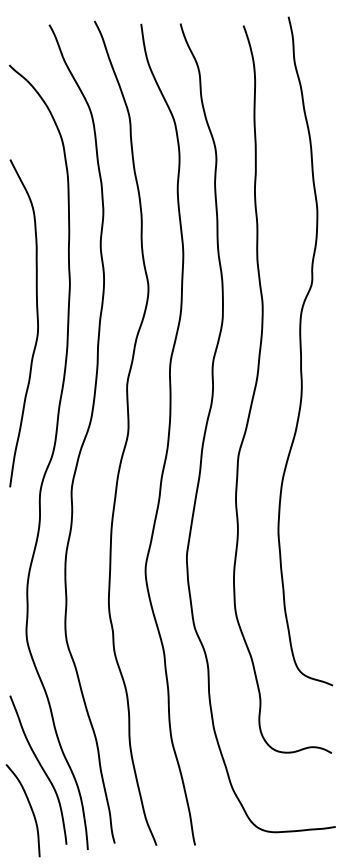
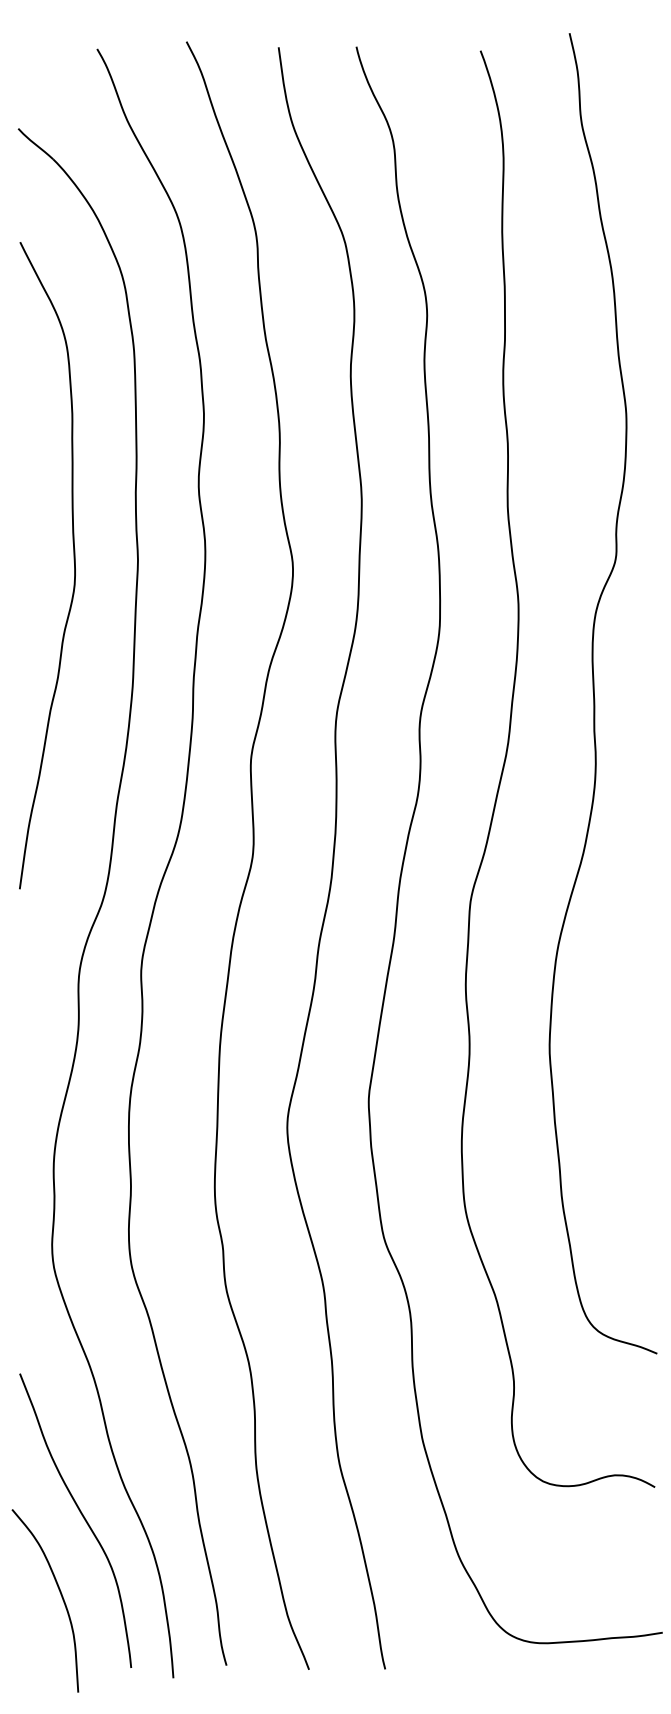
curve: (36, 318) -> (71, 555), moved

